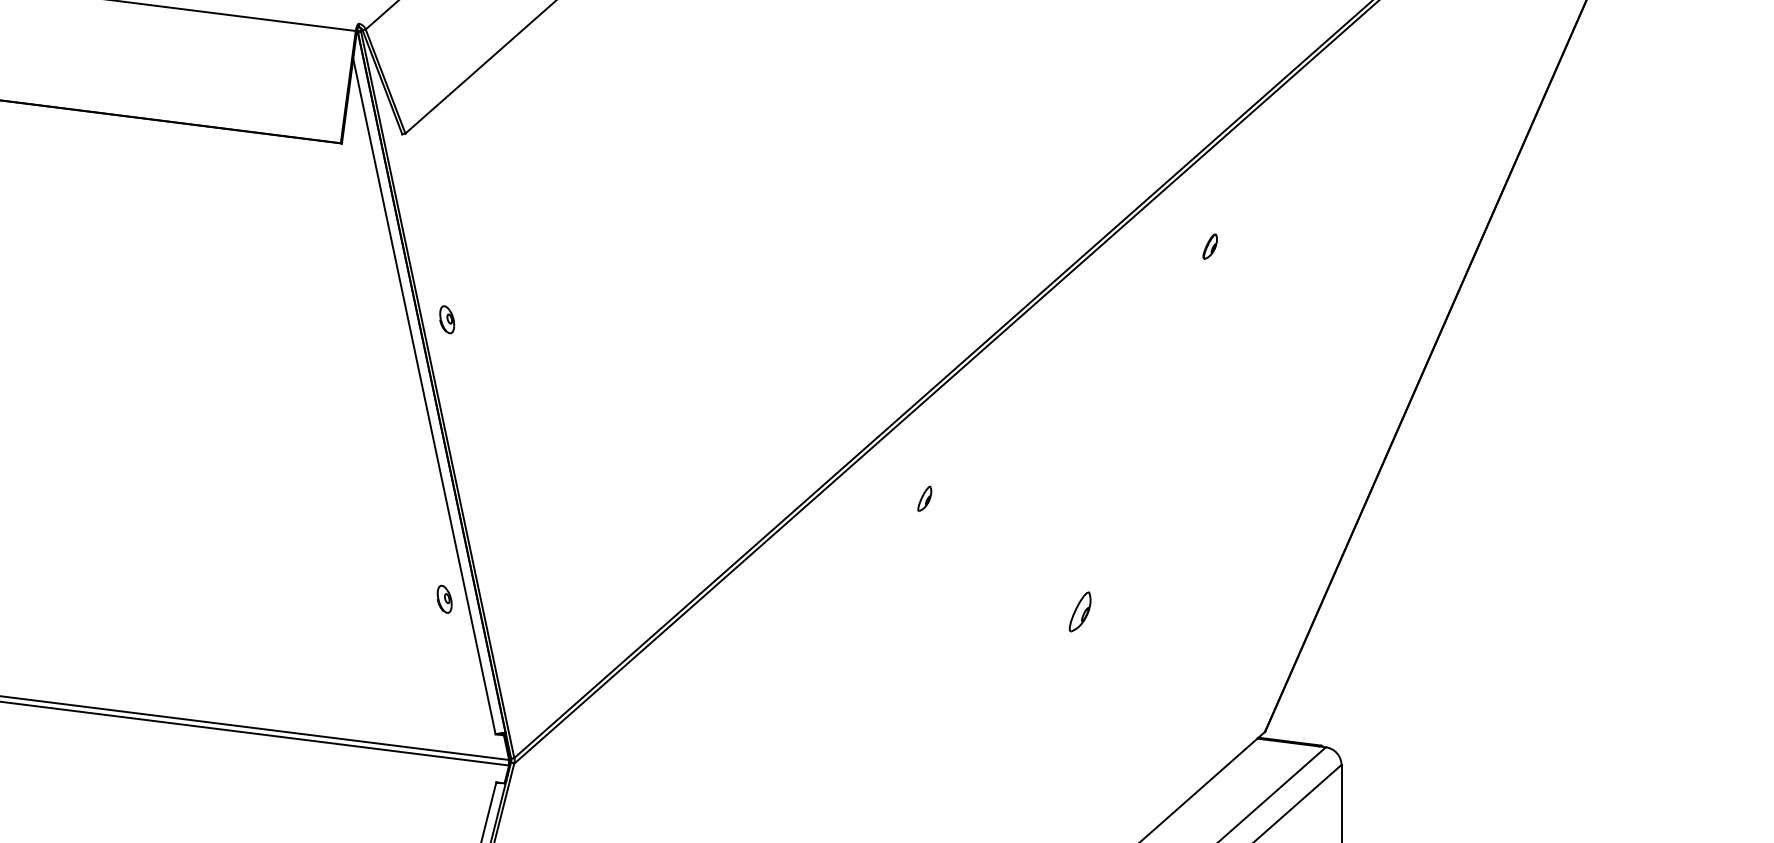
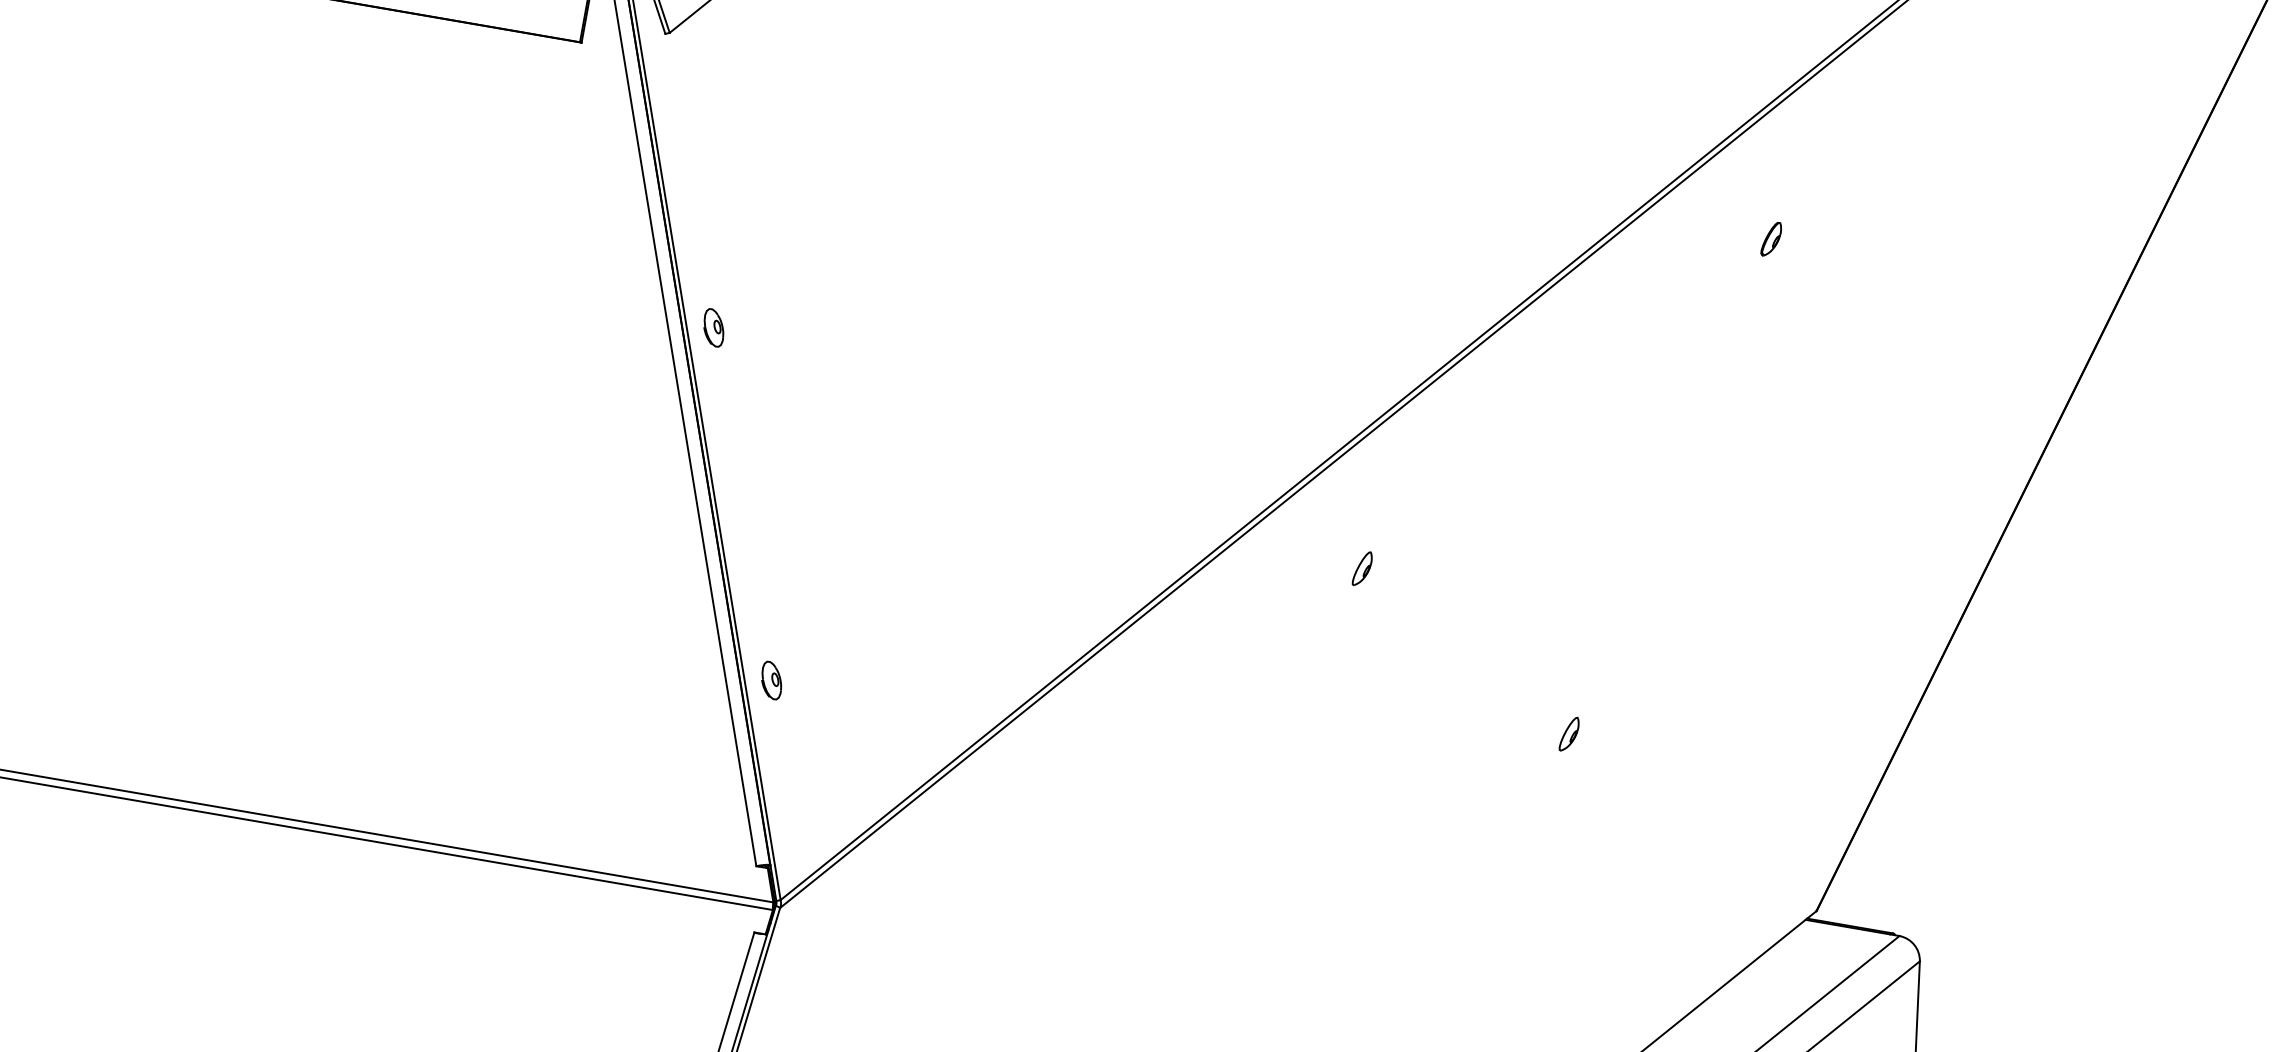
part: (447, 319) -> (714, 327), moved
part: (444, 598) -> (771, 679), moved
part: (1079, 611) -> (1568, 733), size x0.62

